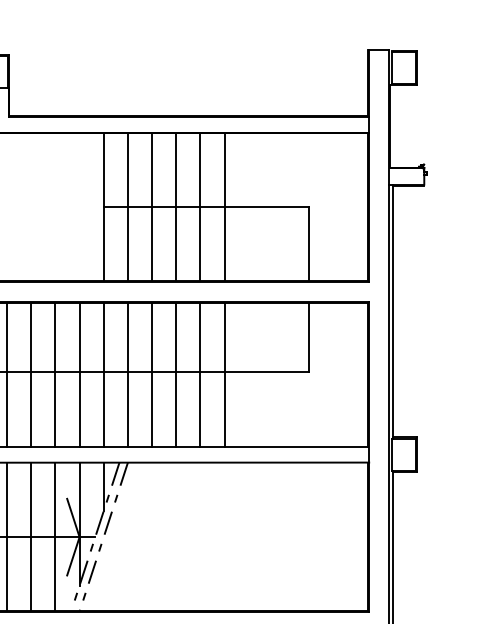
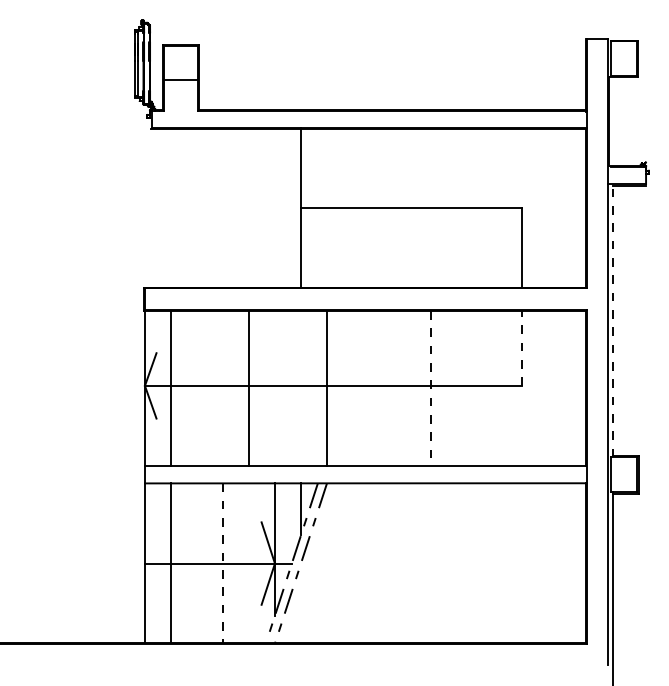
line: (128, 206) -> (327, 207), removed
line: (152, 206) -> (353, 207), removed
line: (176, 206) -> (379, 207), removed
line: (200, 206) -> (405, 207), removed
line: (224, 206) -> (431, 207), removed
line: (393, 311) -> (612, 320), solid -> dashed
line: (309, 336) -> (522, 347), solid -> dashed
line: (6, 374) -> (196, 388), removed
line: (30, 374) -> (222, 388), removed
line: (79, 374) -> (274, 388), removed
line: (103, 374) -> (300, 388), removed
line: (151, 374) -> (352, 388), removed
line: (175, 374) -> (378, 388), removed
line: (199, 374) -> (404, 388), removed
line: (224, 374) -> (430, 388), solid -> dashed
line: (6, 536) -> (196, 562), removed
line: (55, 536) -> (248, 562), removed
line: (30, 537) -> (222, 563), solid -> dashed

